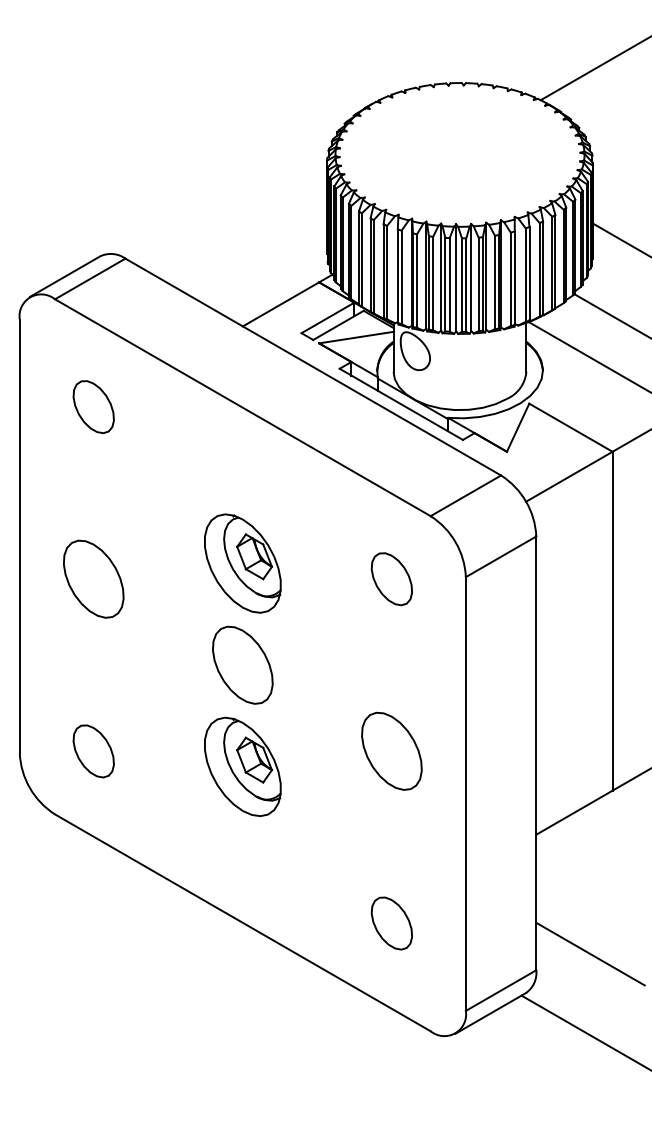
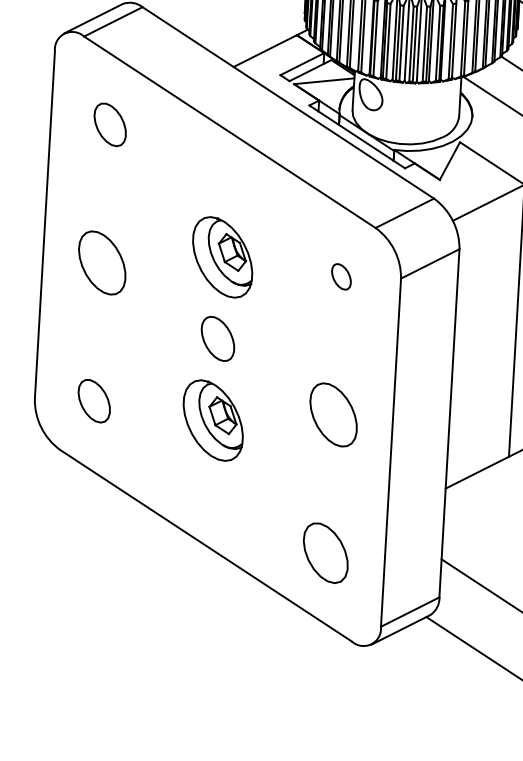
part: (391, 579) -> (341, 277), size x0.6
part: (242, 664) -> (217, 338), size x0.7
part: (391, 923) -> (325, 553), size x1.4

